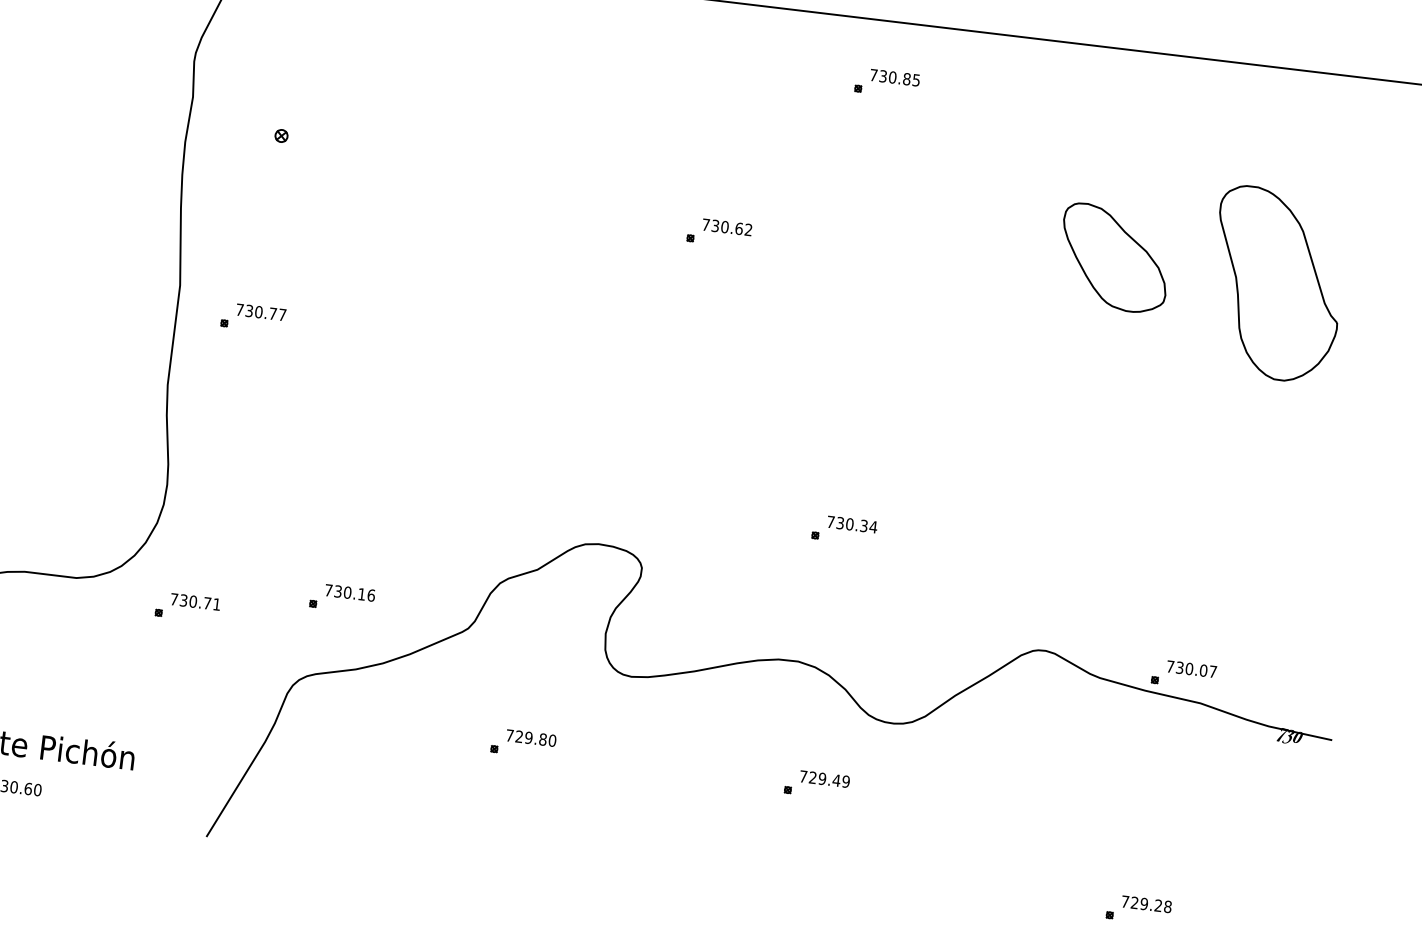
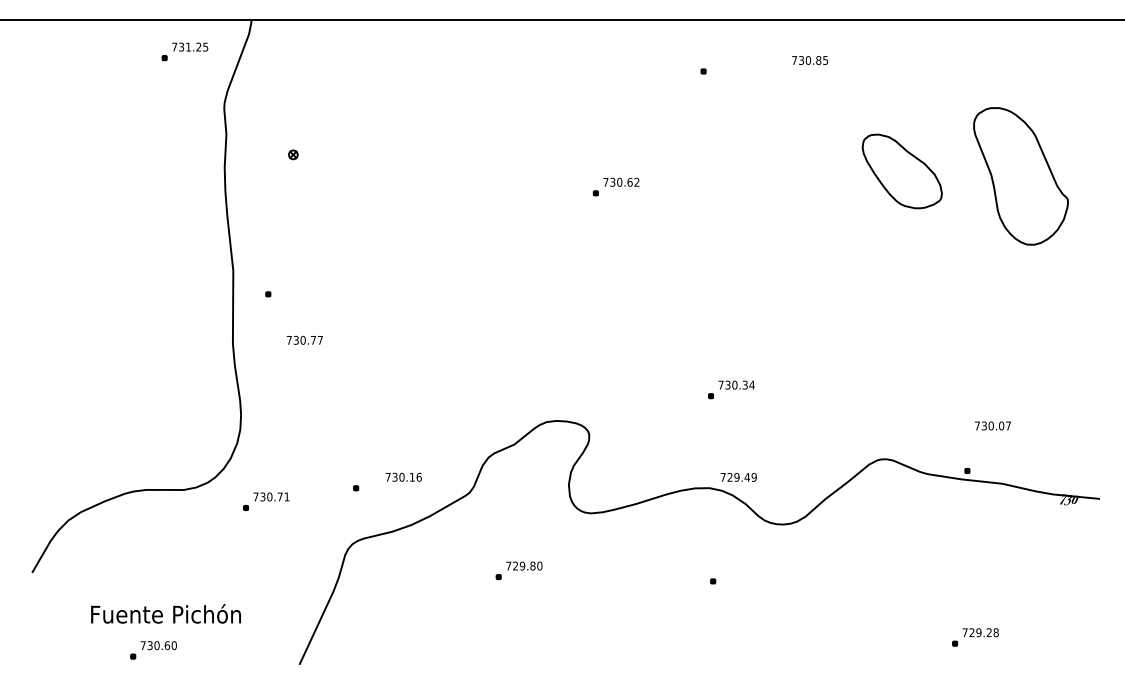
text: (895, 77) -> (810, 60), moved
text: (260, 311) -> (304, 339), moved
text: (349, 591) -> (403, 476), moved
text: (1191, 668) -> (992, 425), moved
text: (824, 779) -> (738, 477), moved

